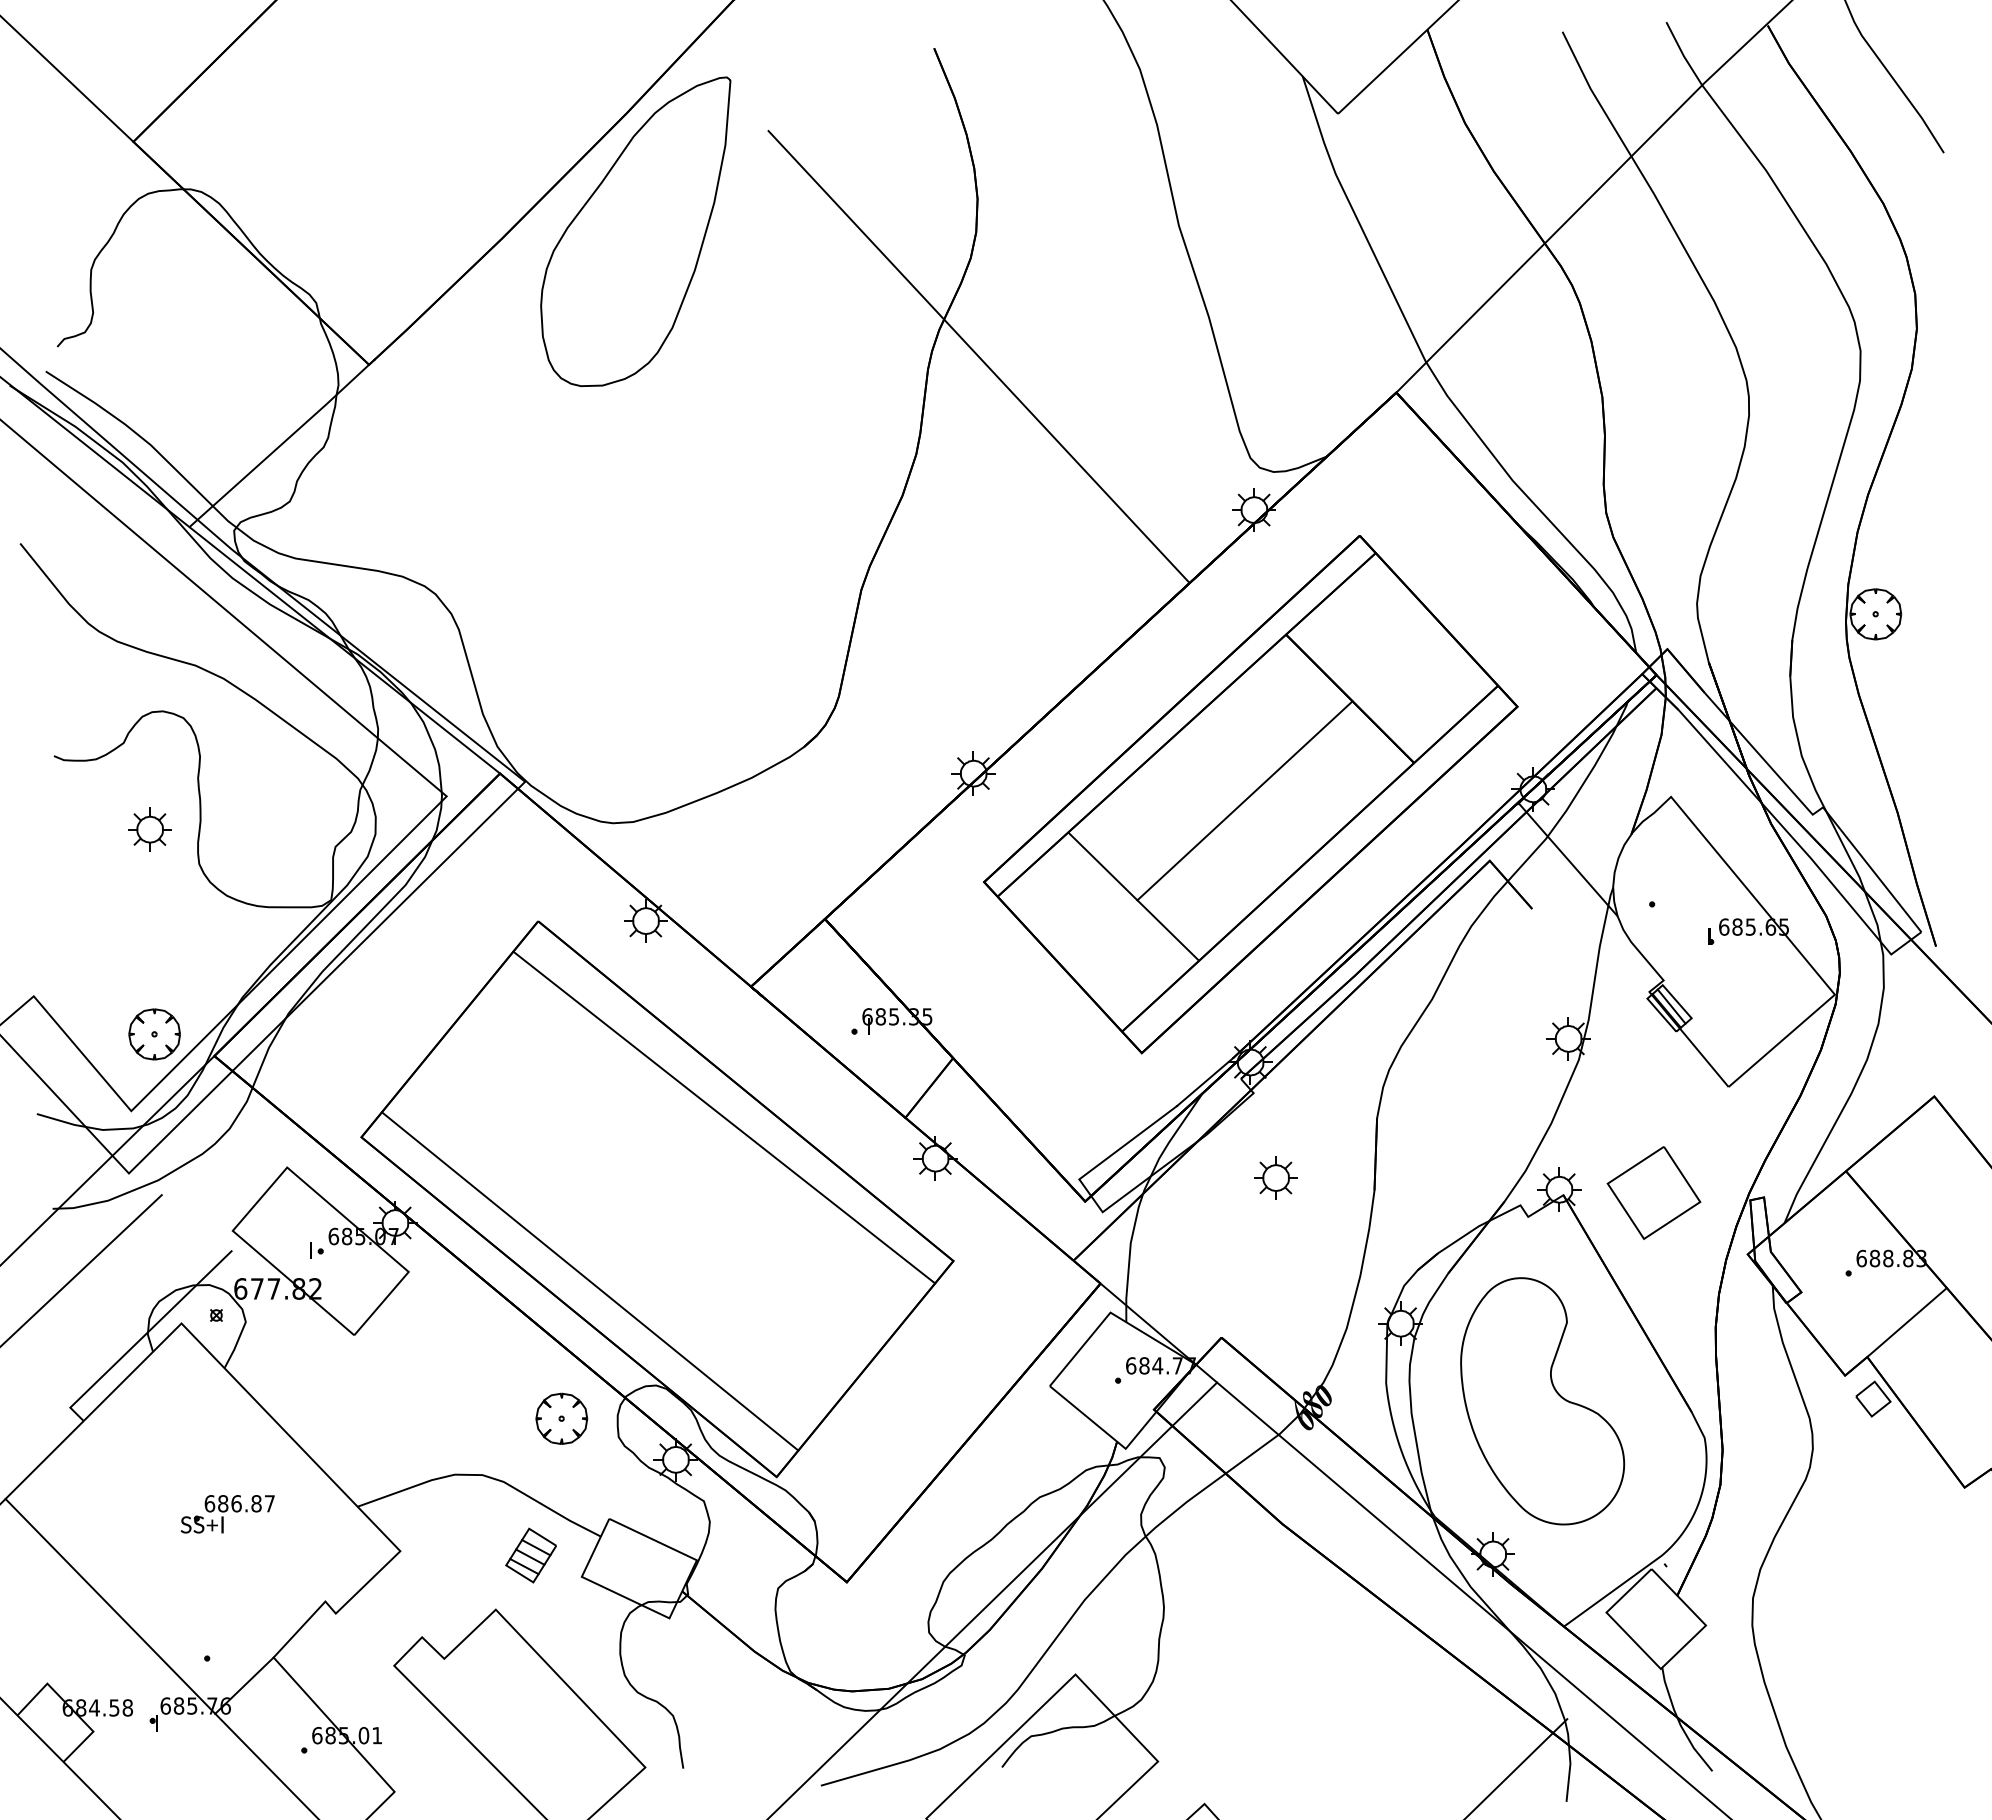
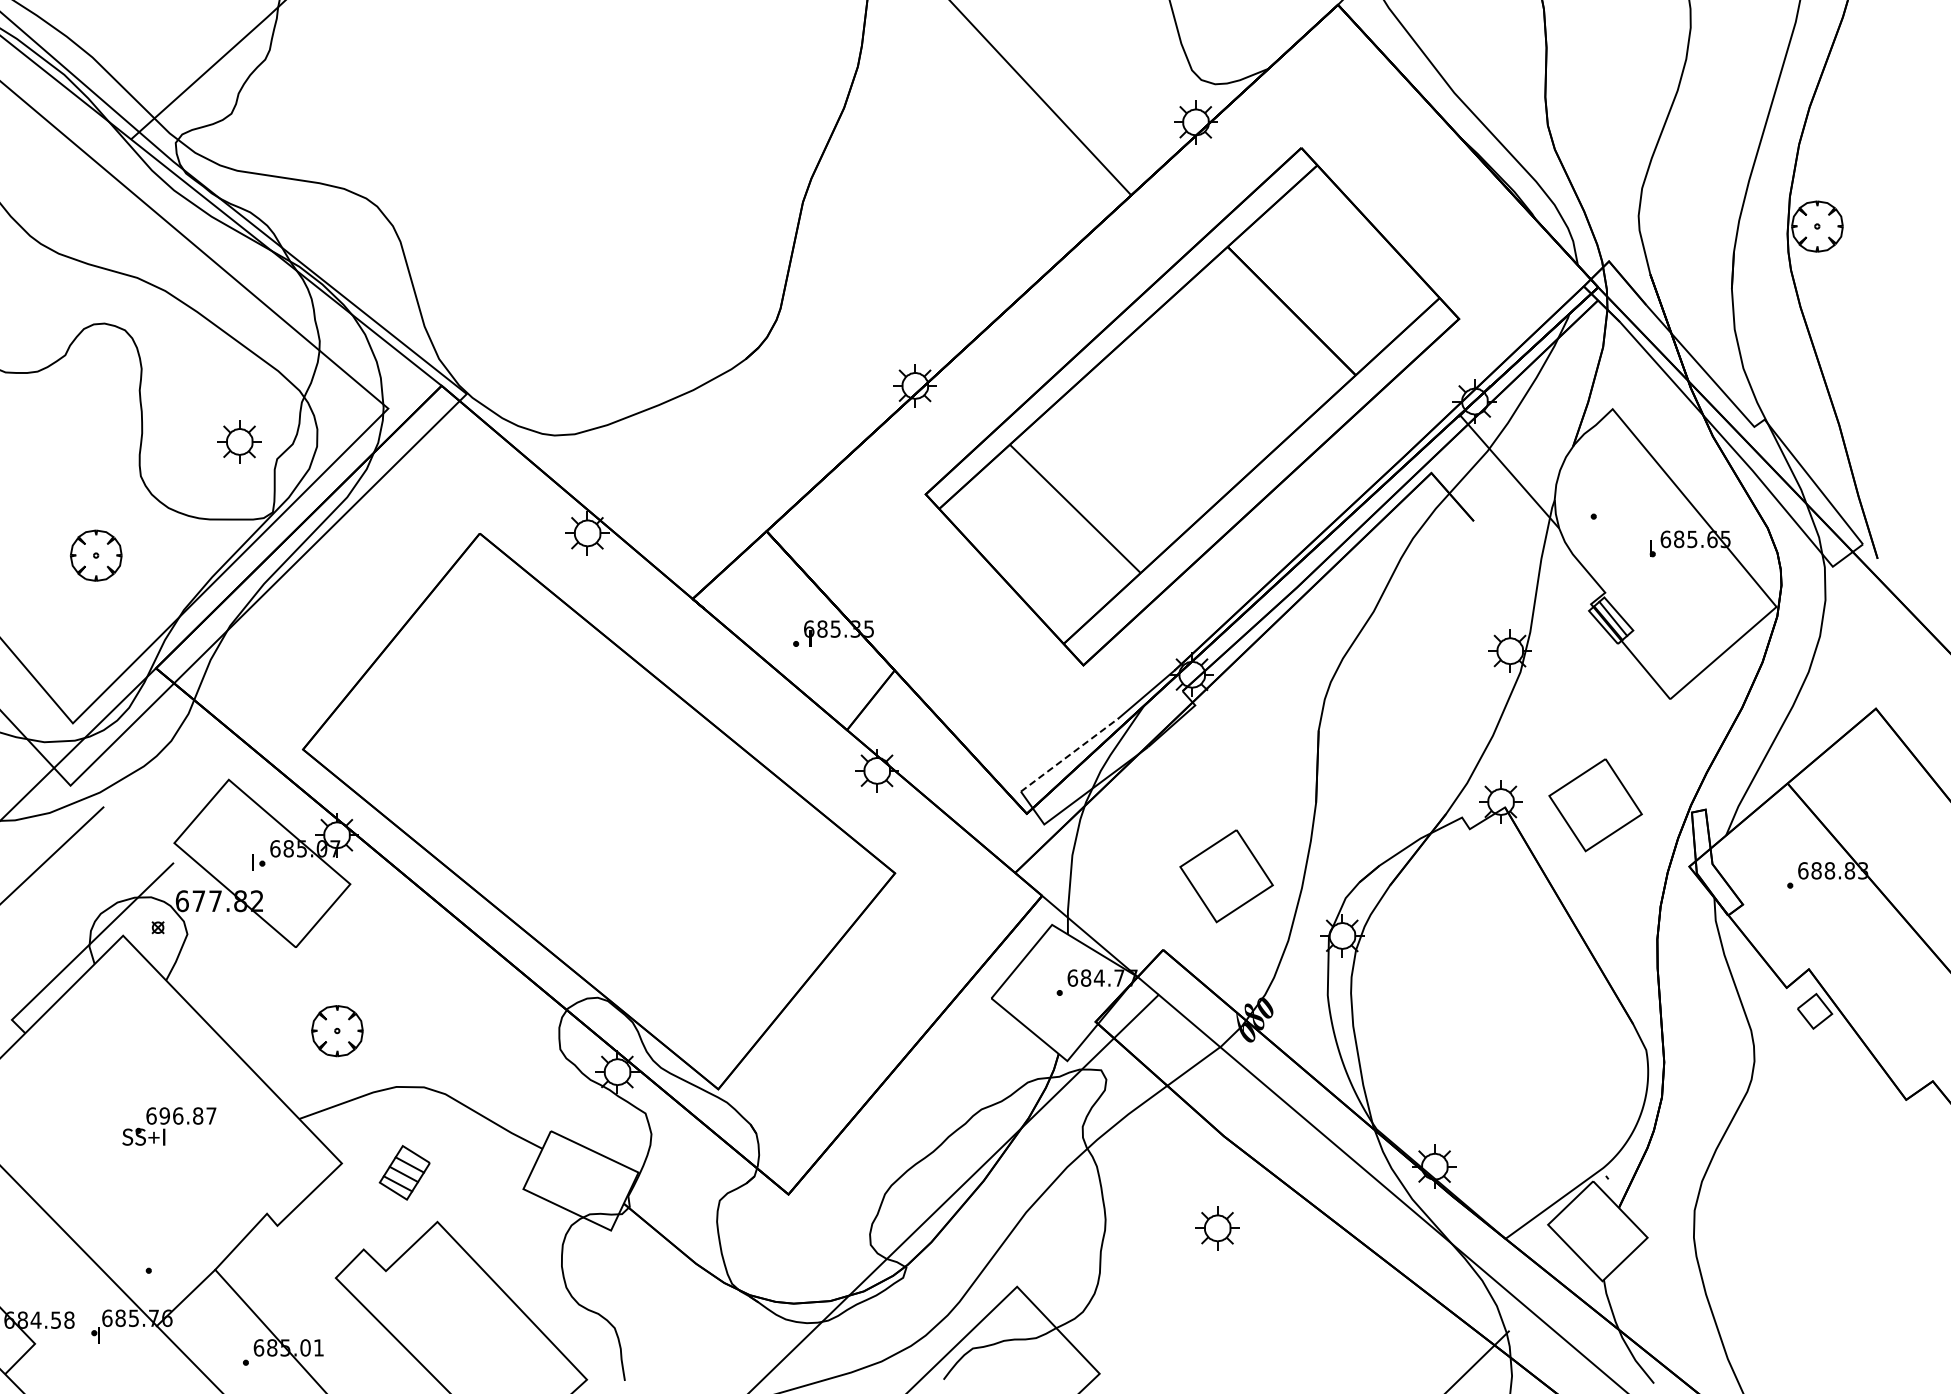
line: (1244, 800) -> (1186, 412), removed
part: (149, 829) -> (239, 441), moved
part: (154, 1034) -> (96, 555), moved
line: (724, 1117) -> (666, 729), removed
line: (1128, 1142) -> (1070, 754), solid -> dashed
part: (1275, 1177) -> (1217, 1227), moved
part: (1284, 1263) -> (1226, 875), added
line: (589, 1281) -> (531, 893), removed
line: (1906, 1322) -> (1848, 934), removed
part: (1542, 1401) -> (1484, 1013), removed
part: (561, 1418) -> (337, 1030), moved
text: (223, 1503) -> (165, 1115), 686.87 -> 696.87
part: (530, 1555) -> (404, 1172), moved

